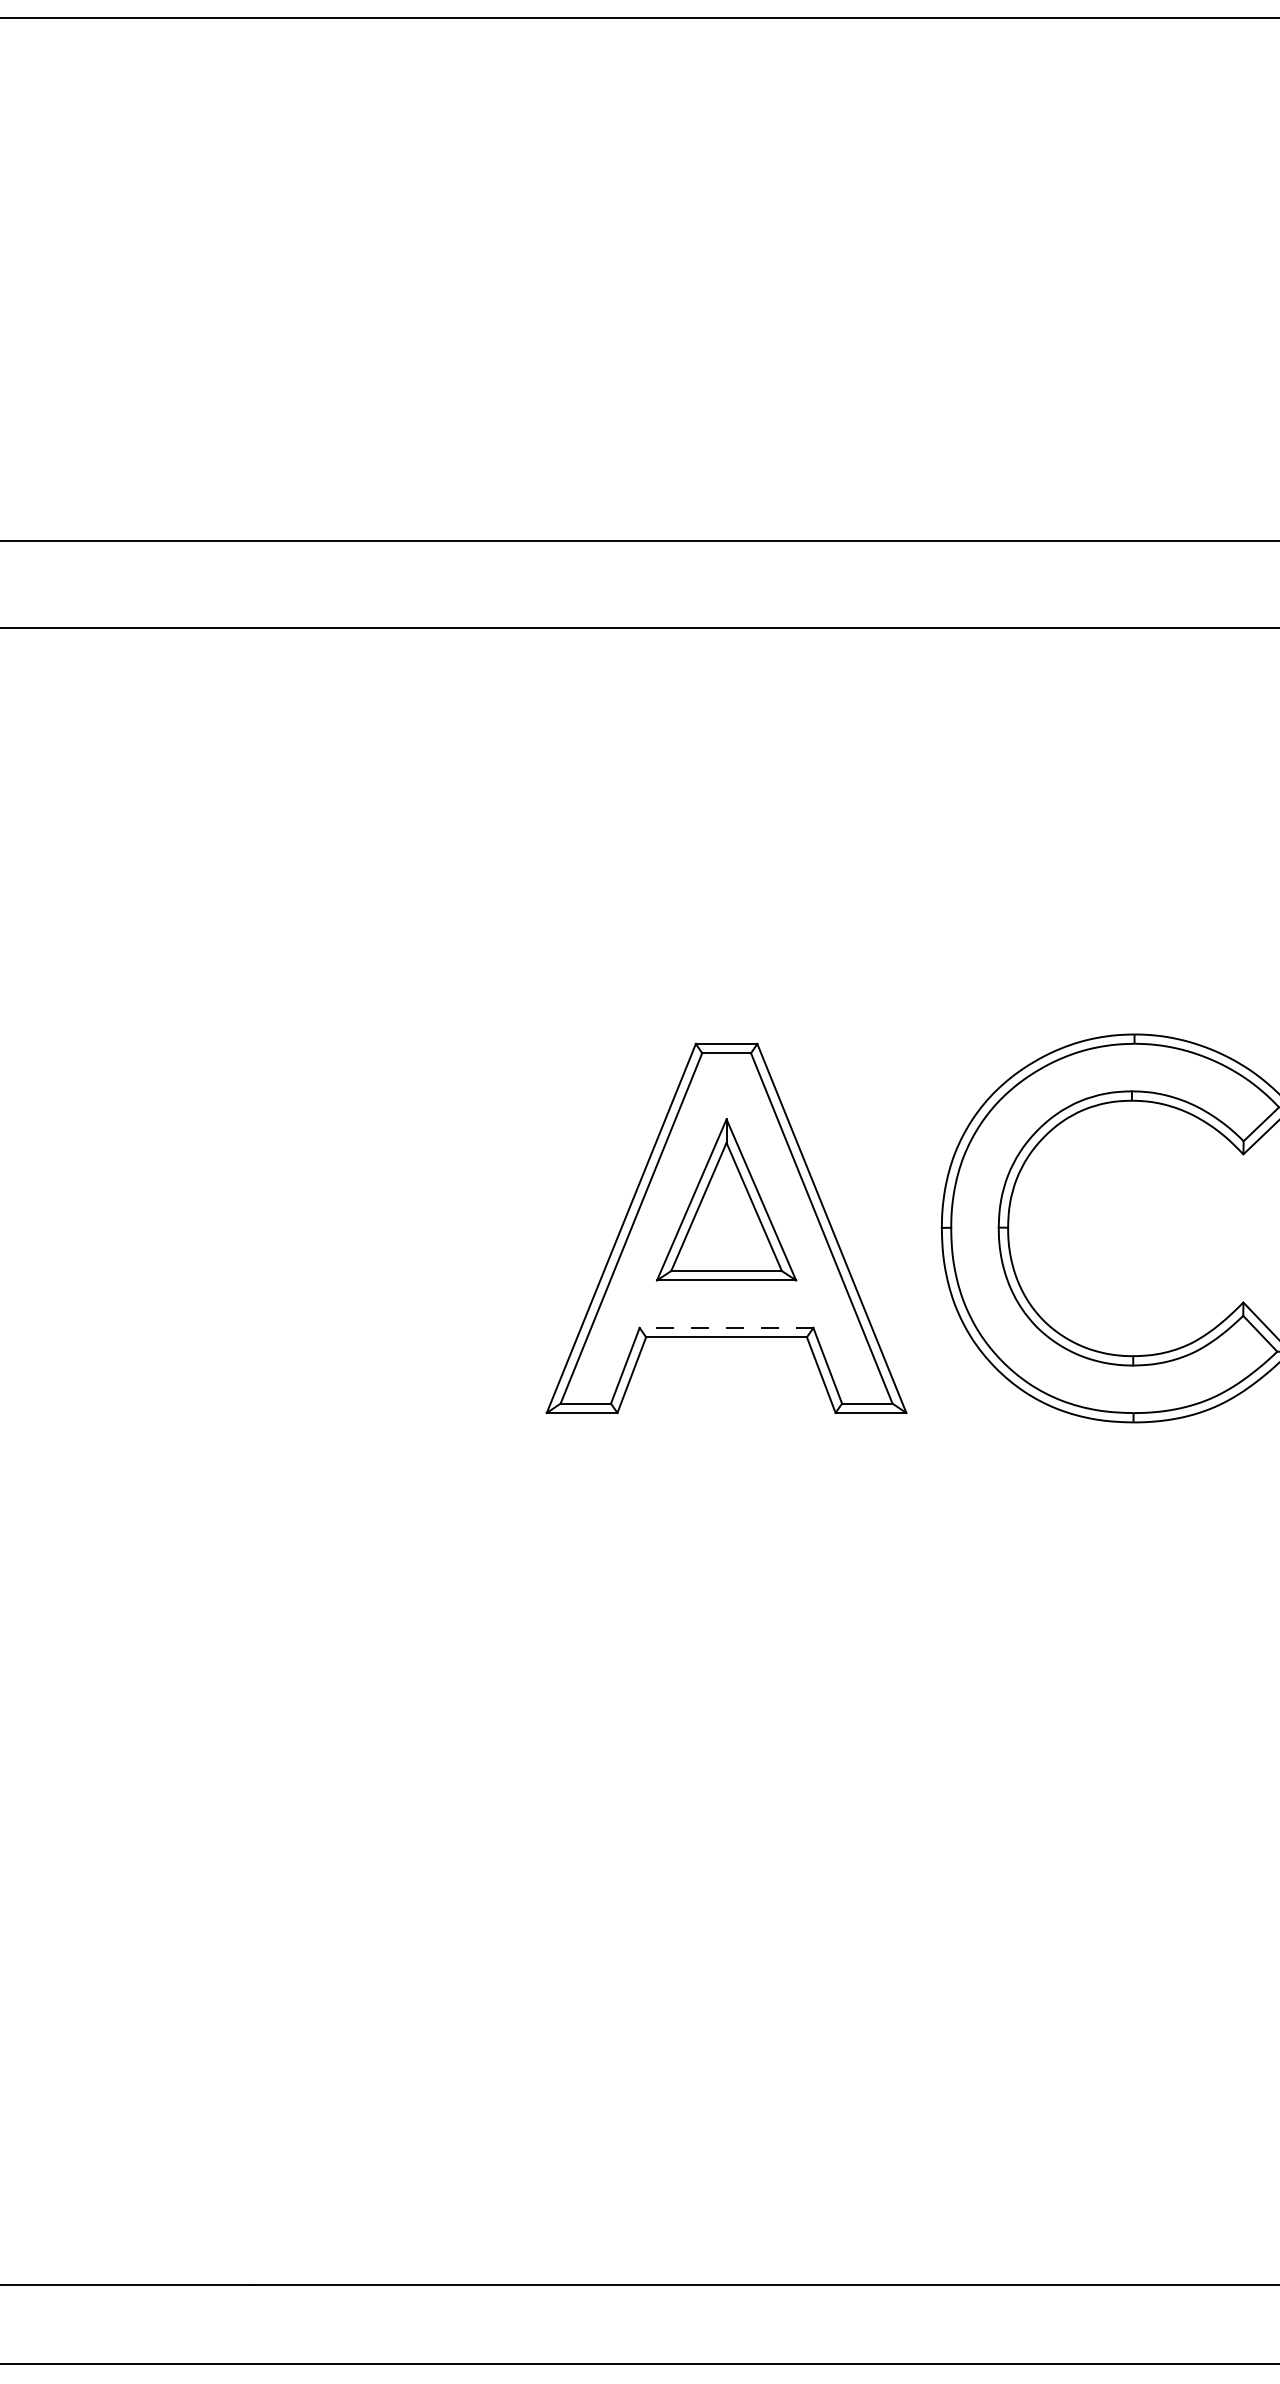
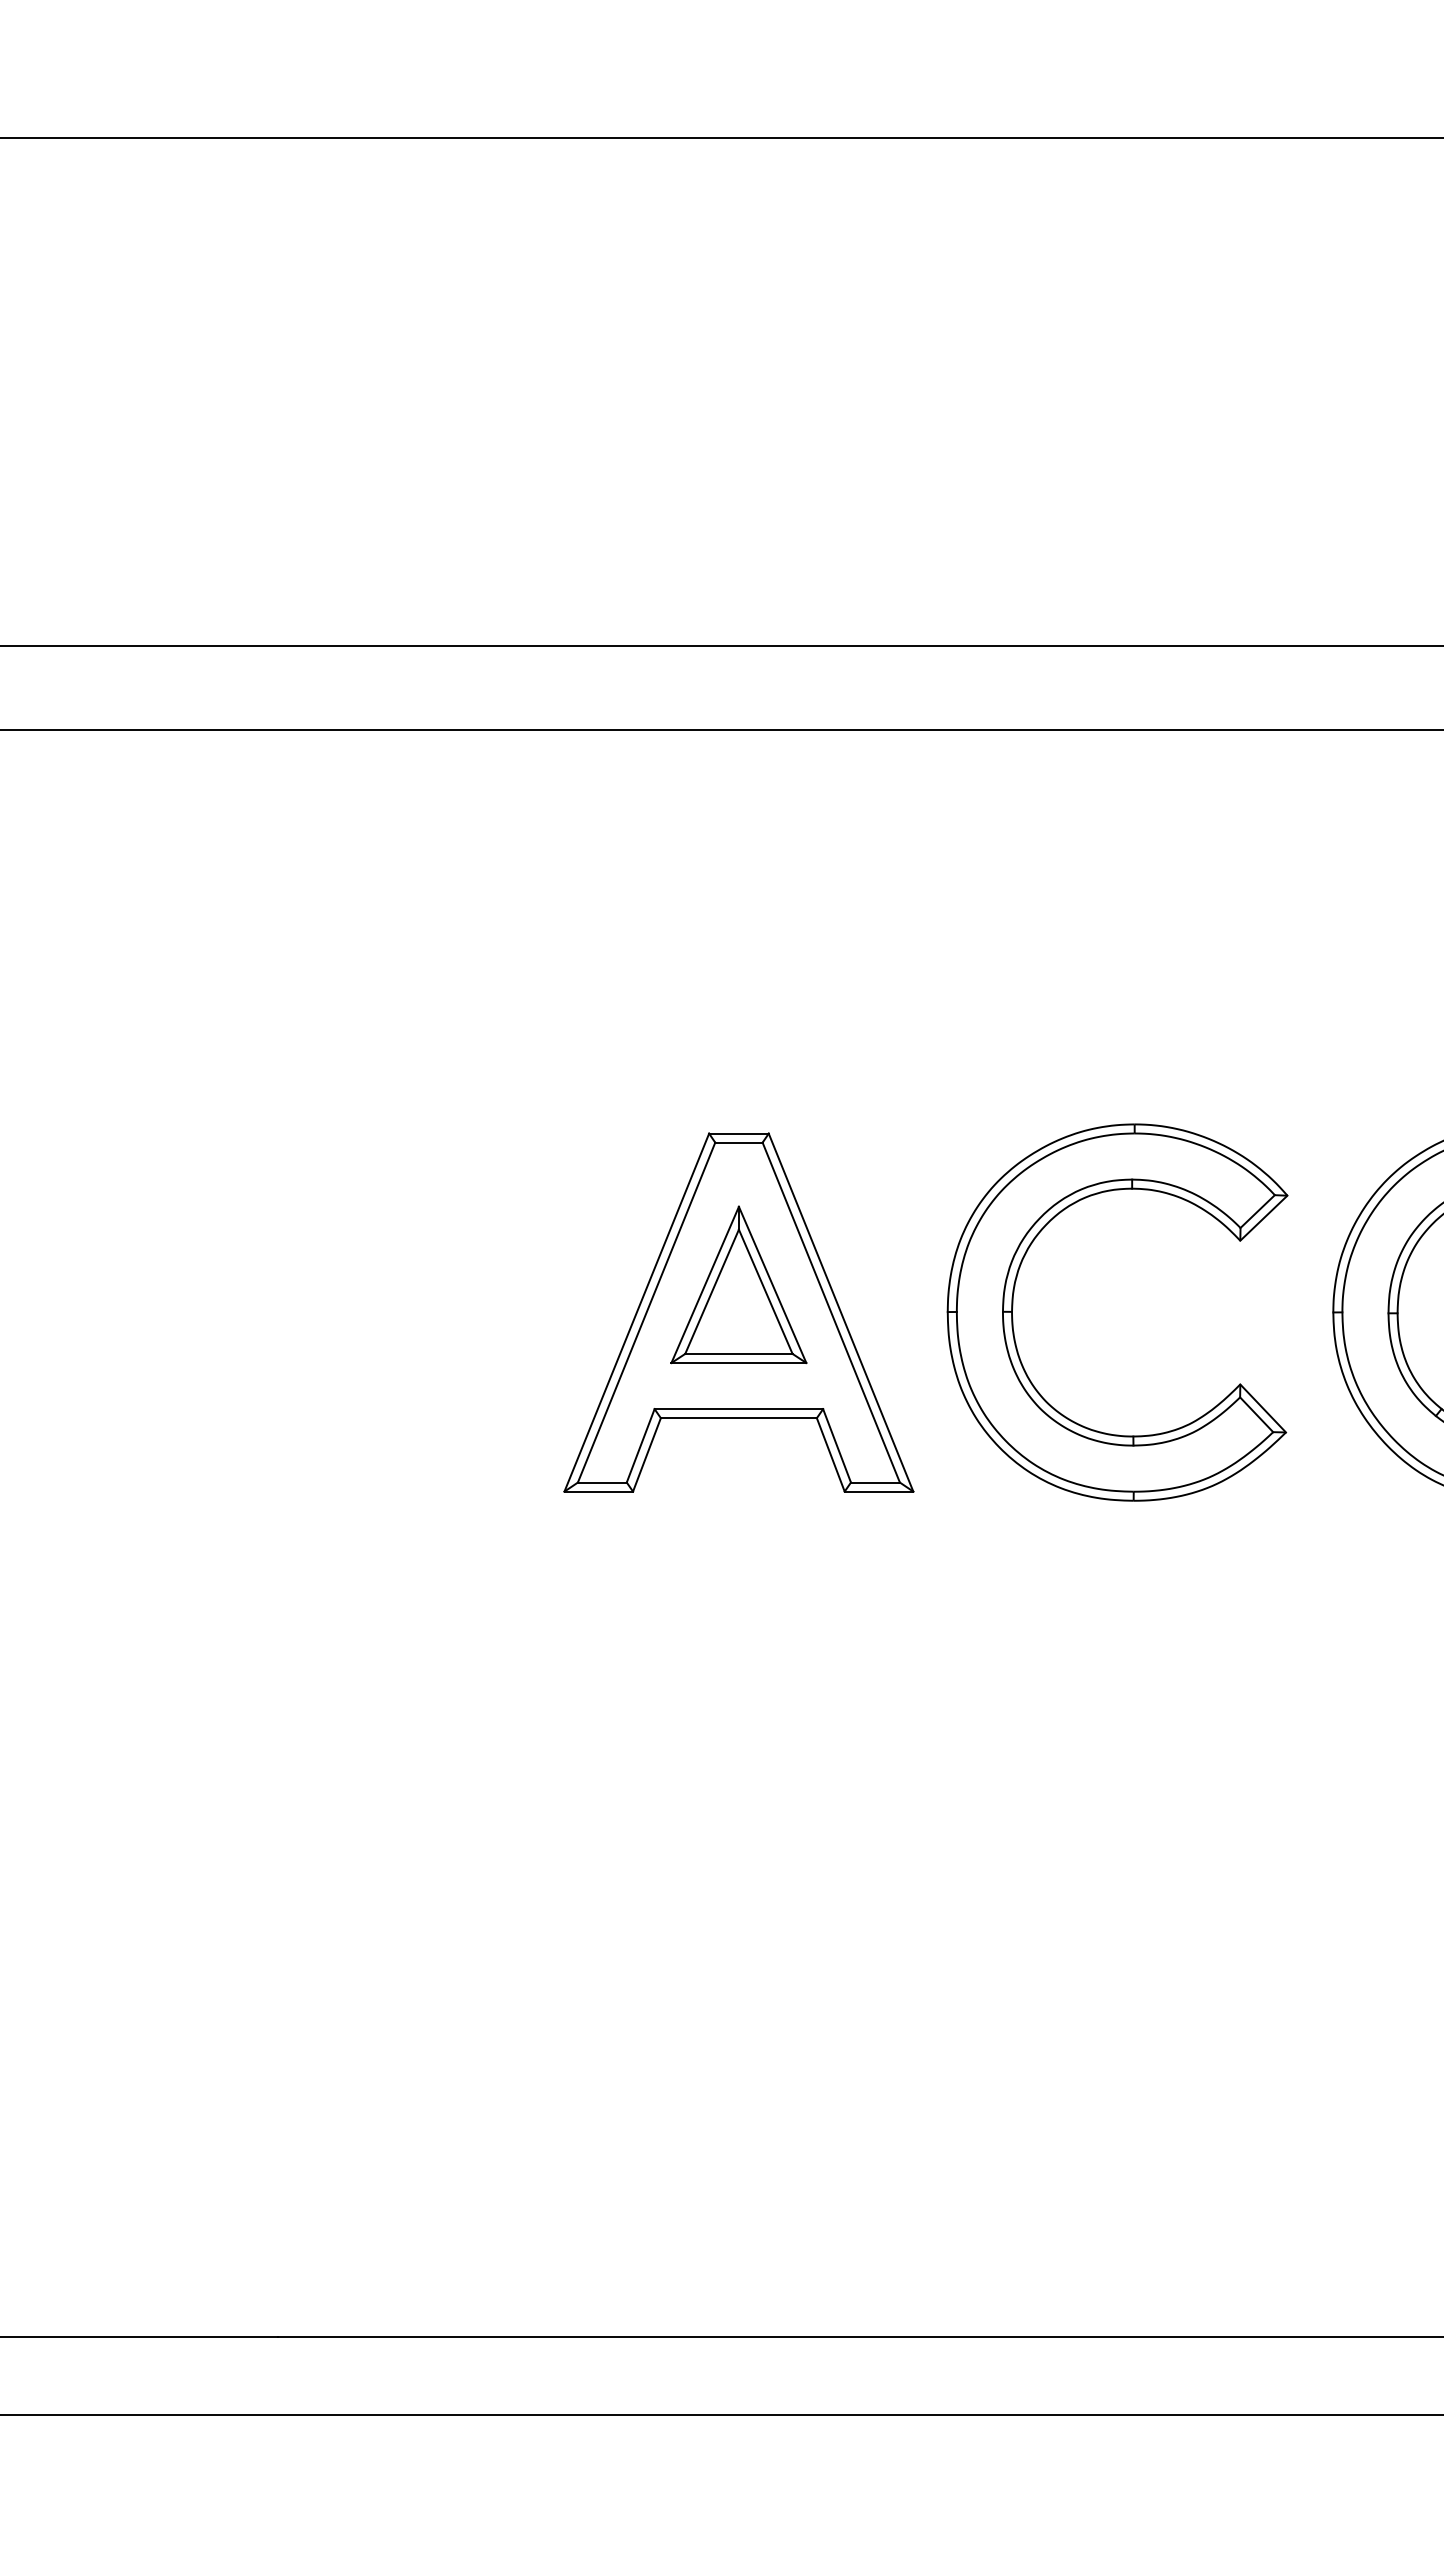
line: (726, 1328) -> (738, 1409), dashed -> solid

